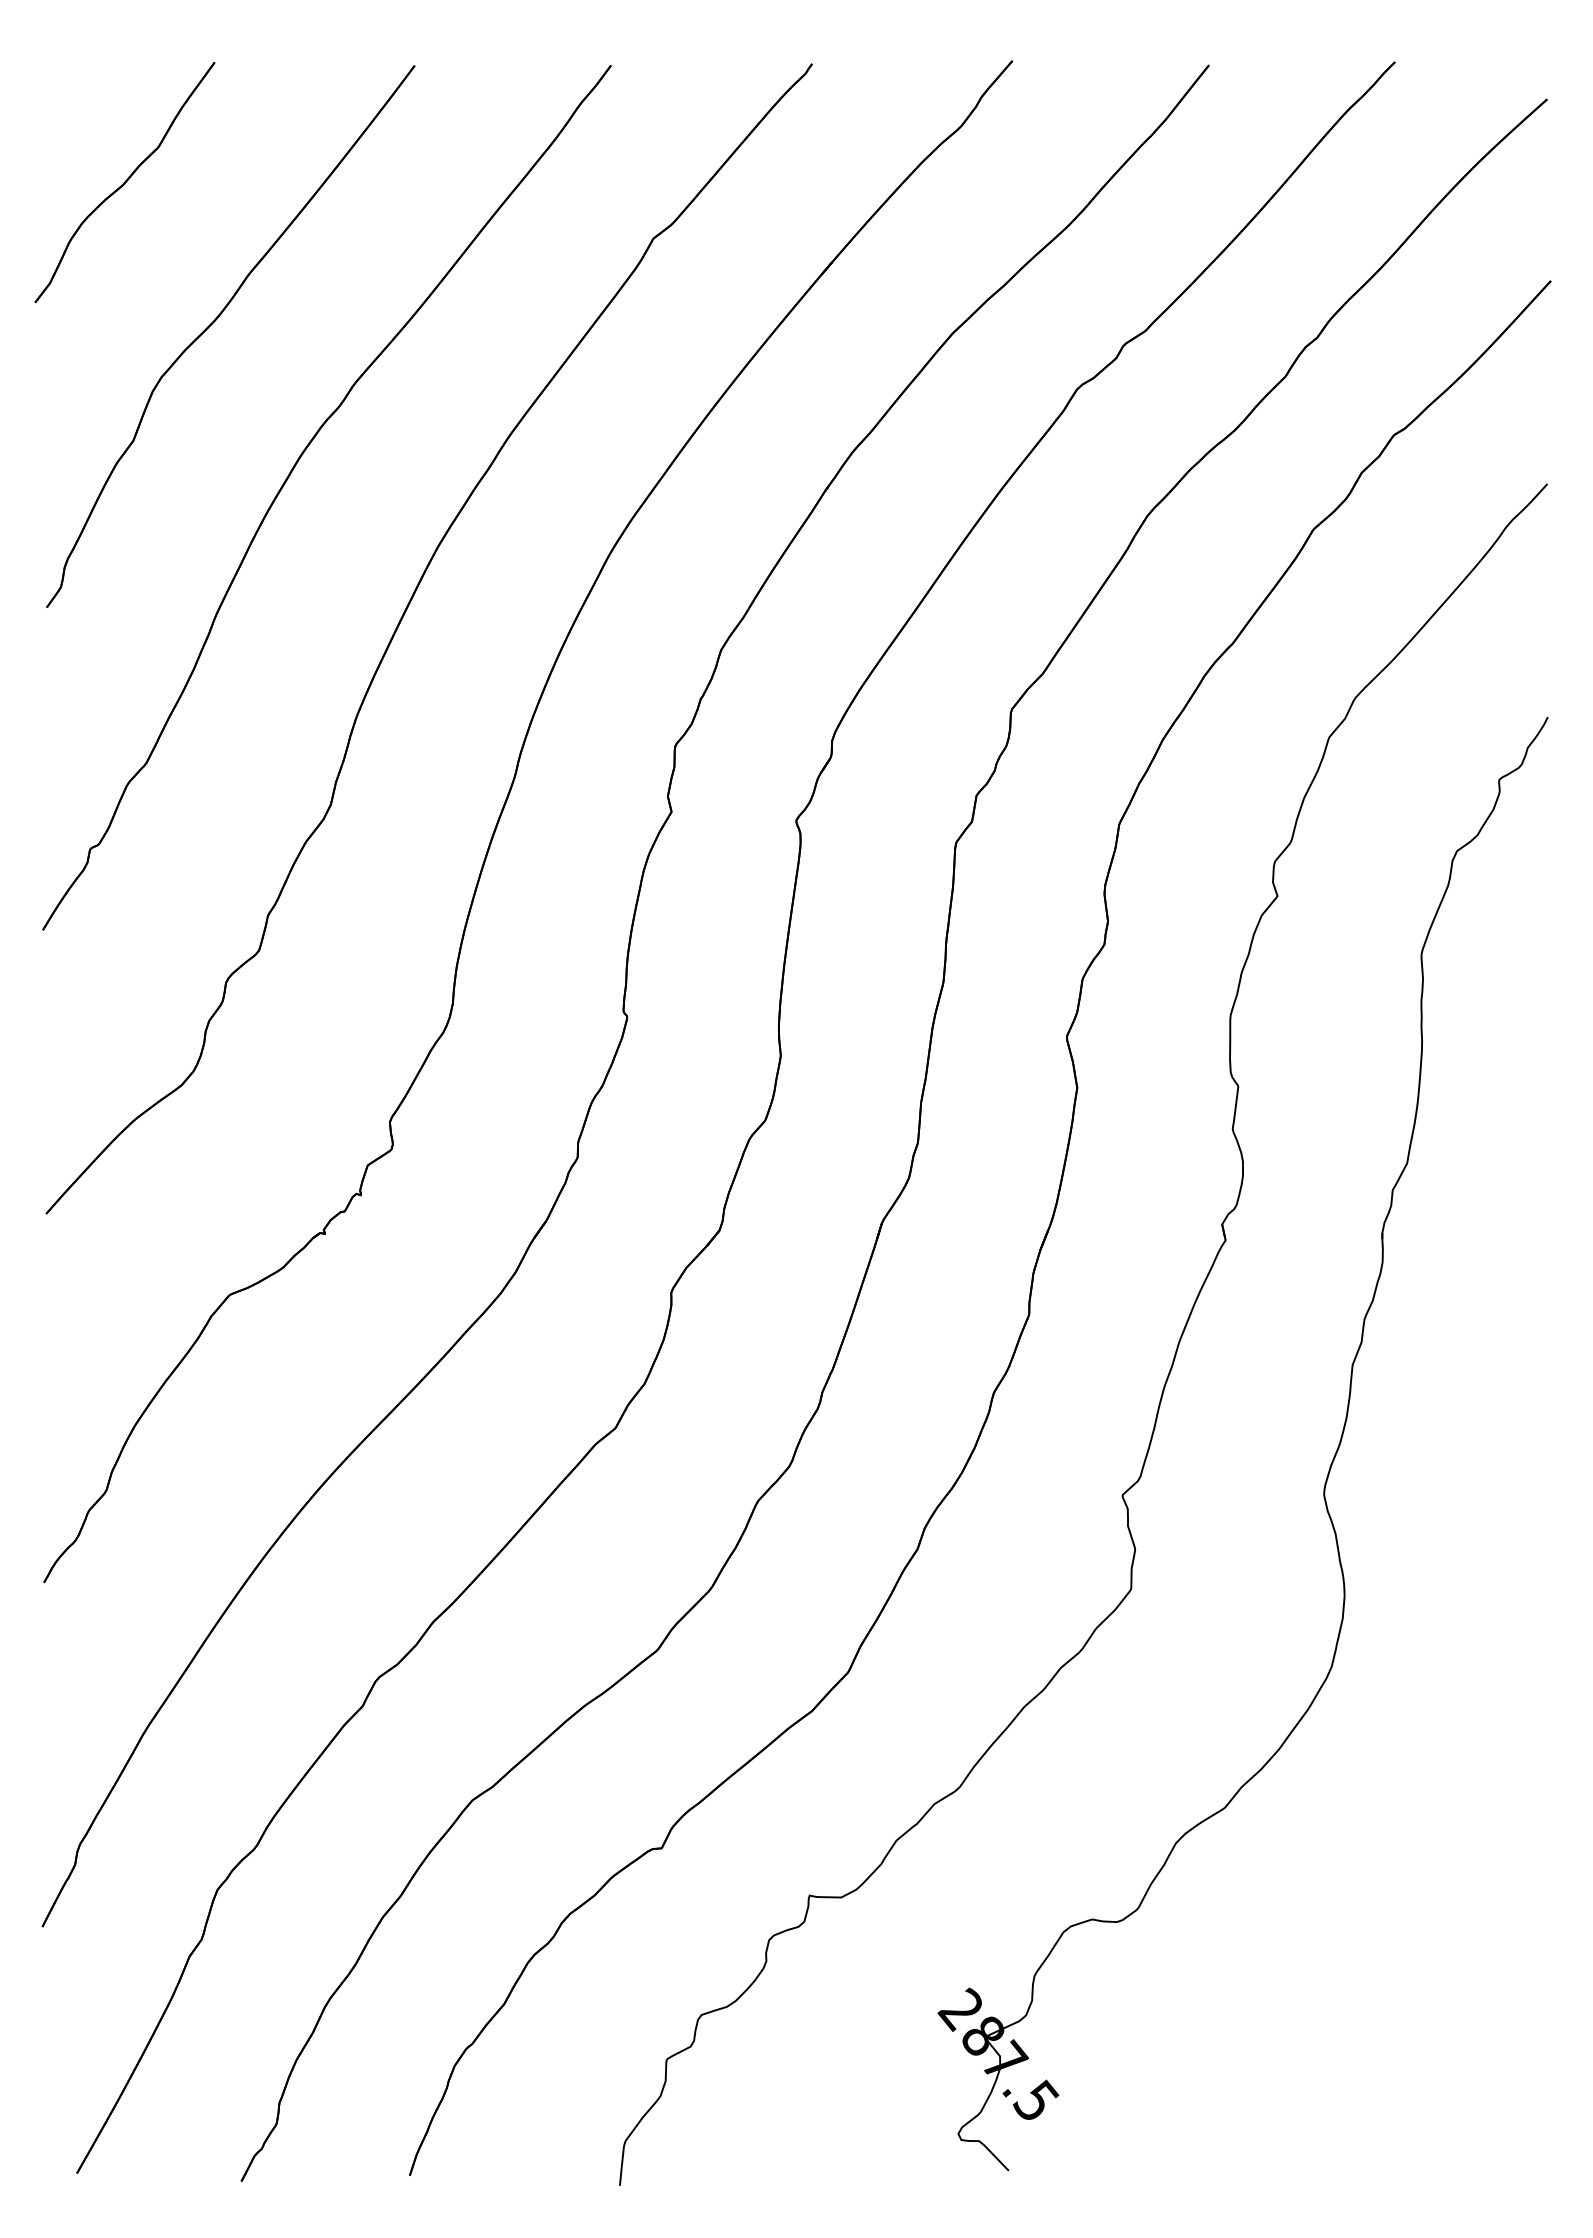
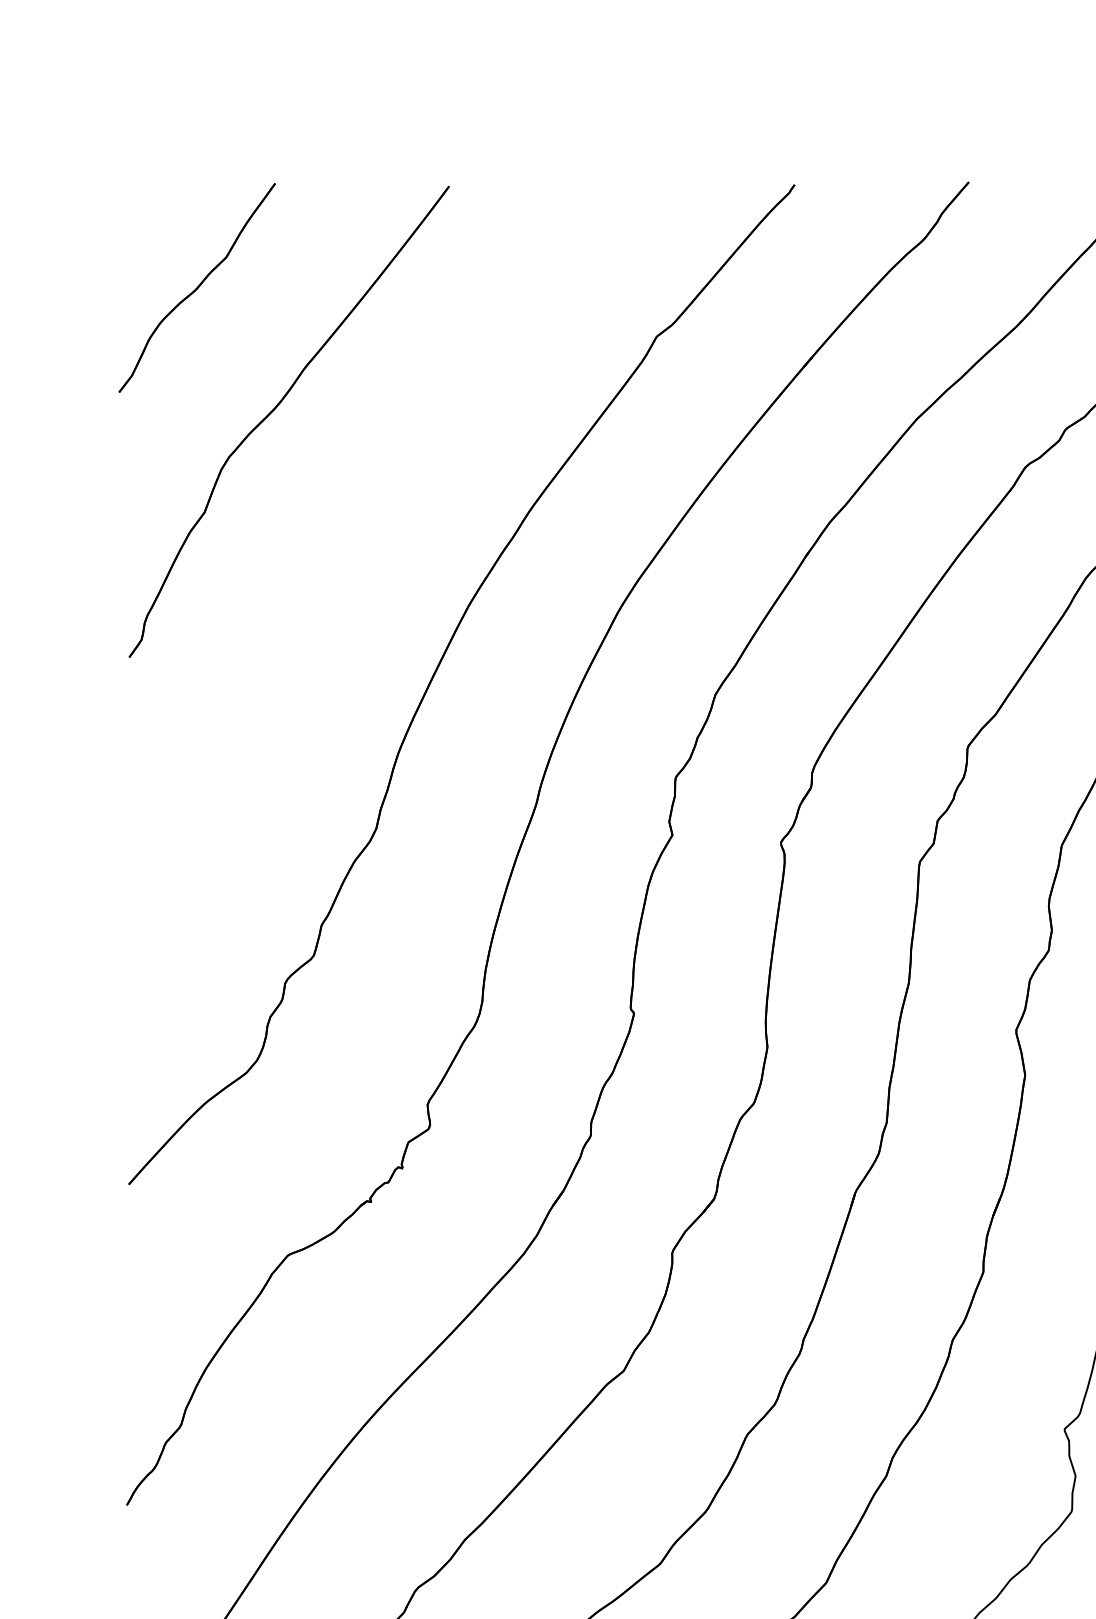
part: (289, 477) -> (340, 544), removed

